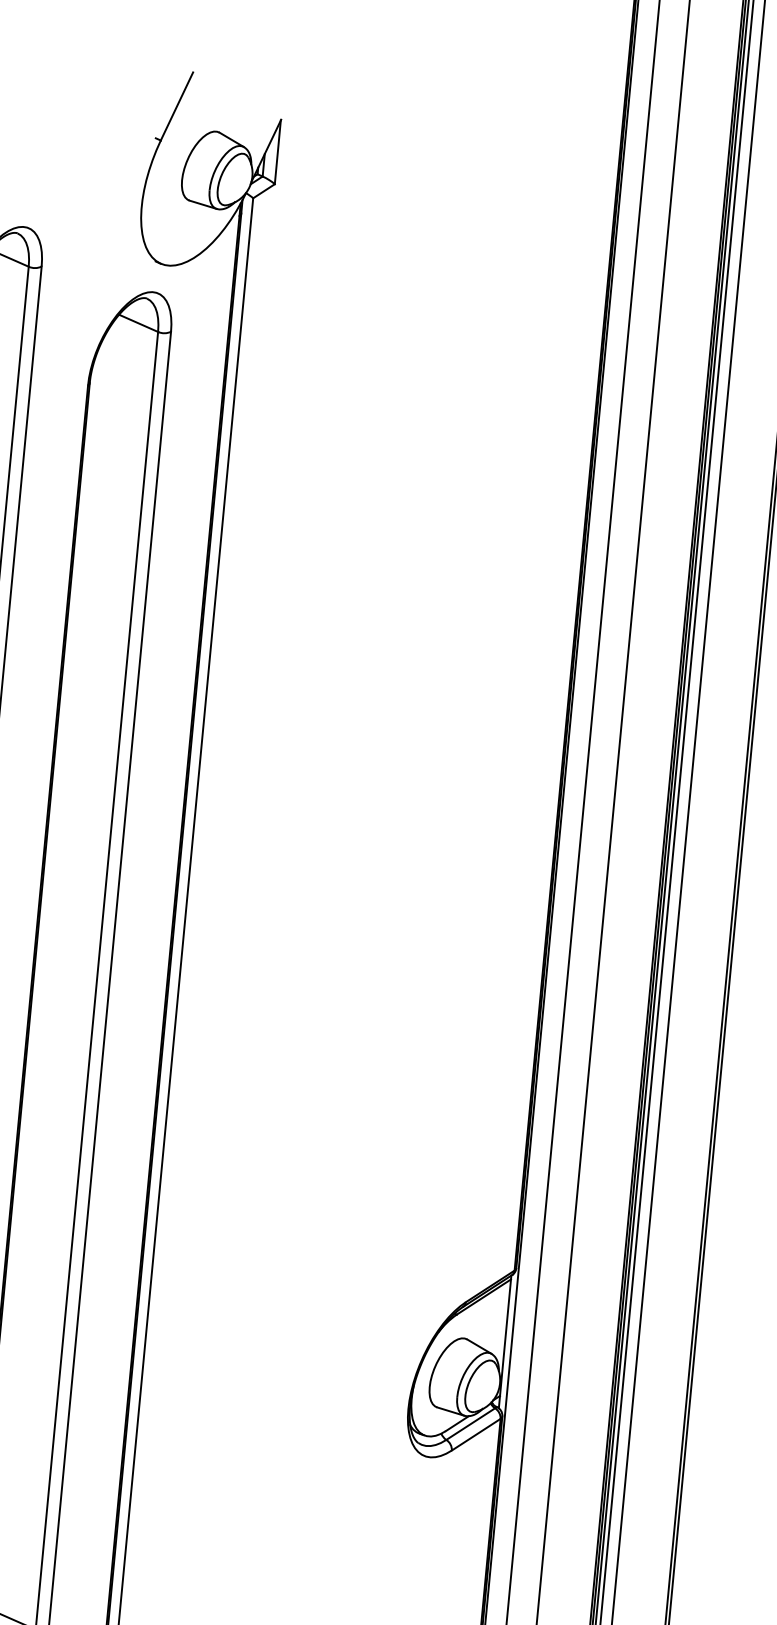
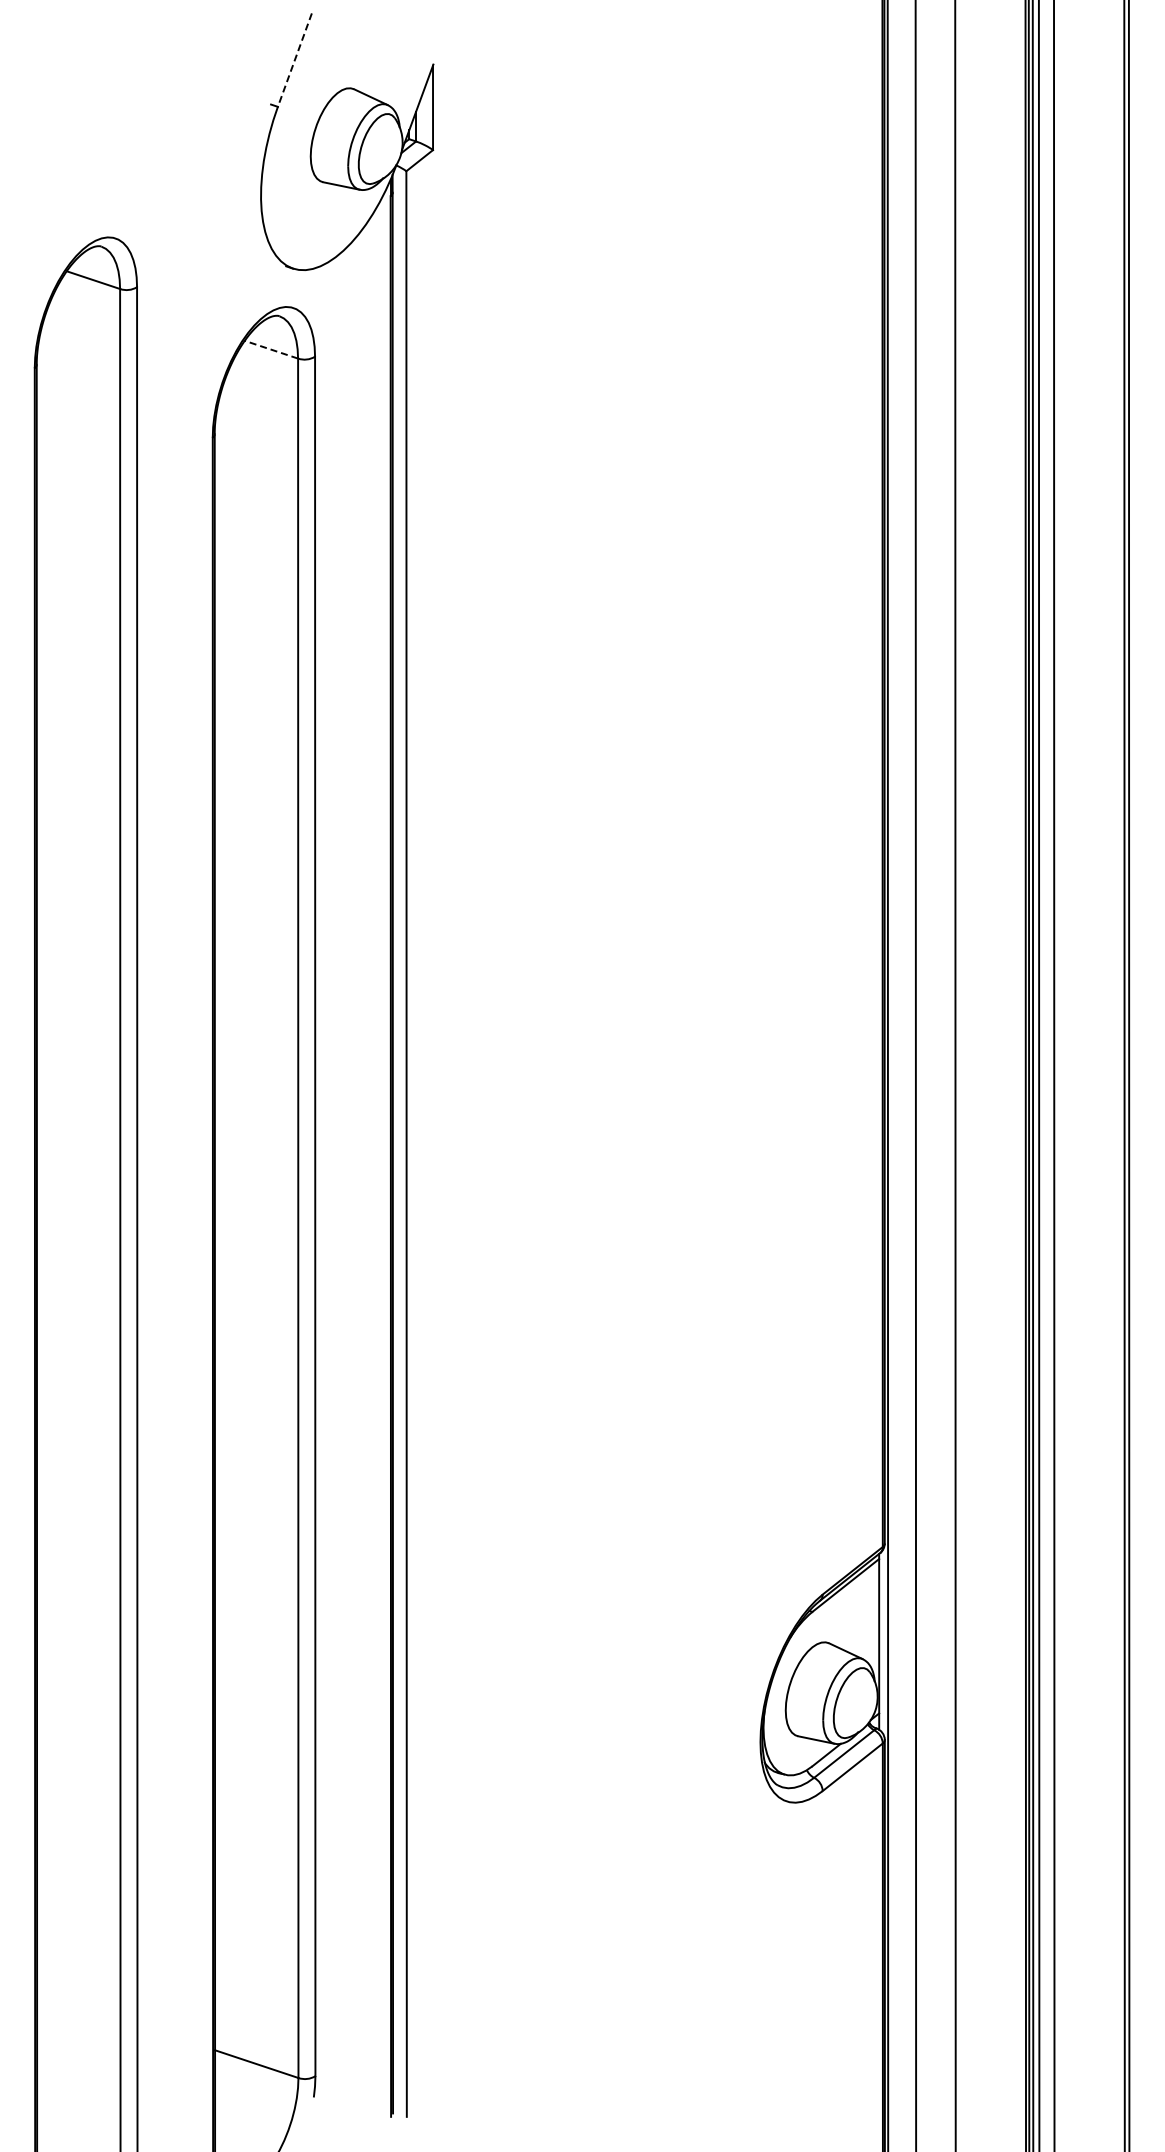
line: (176, 106) -> (294, 60), solid -> dashed
line: (138, 323) -> (271, 349), solid -> dashed

